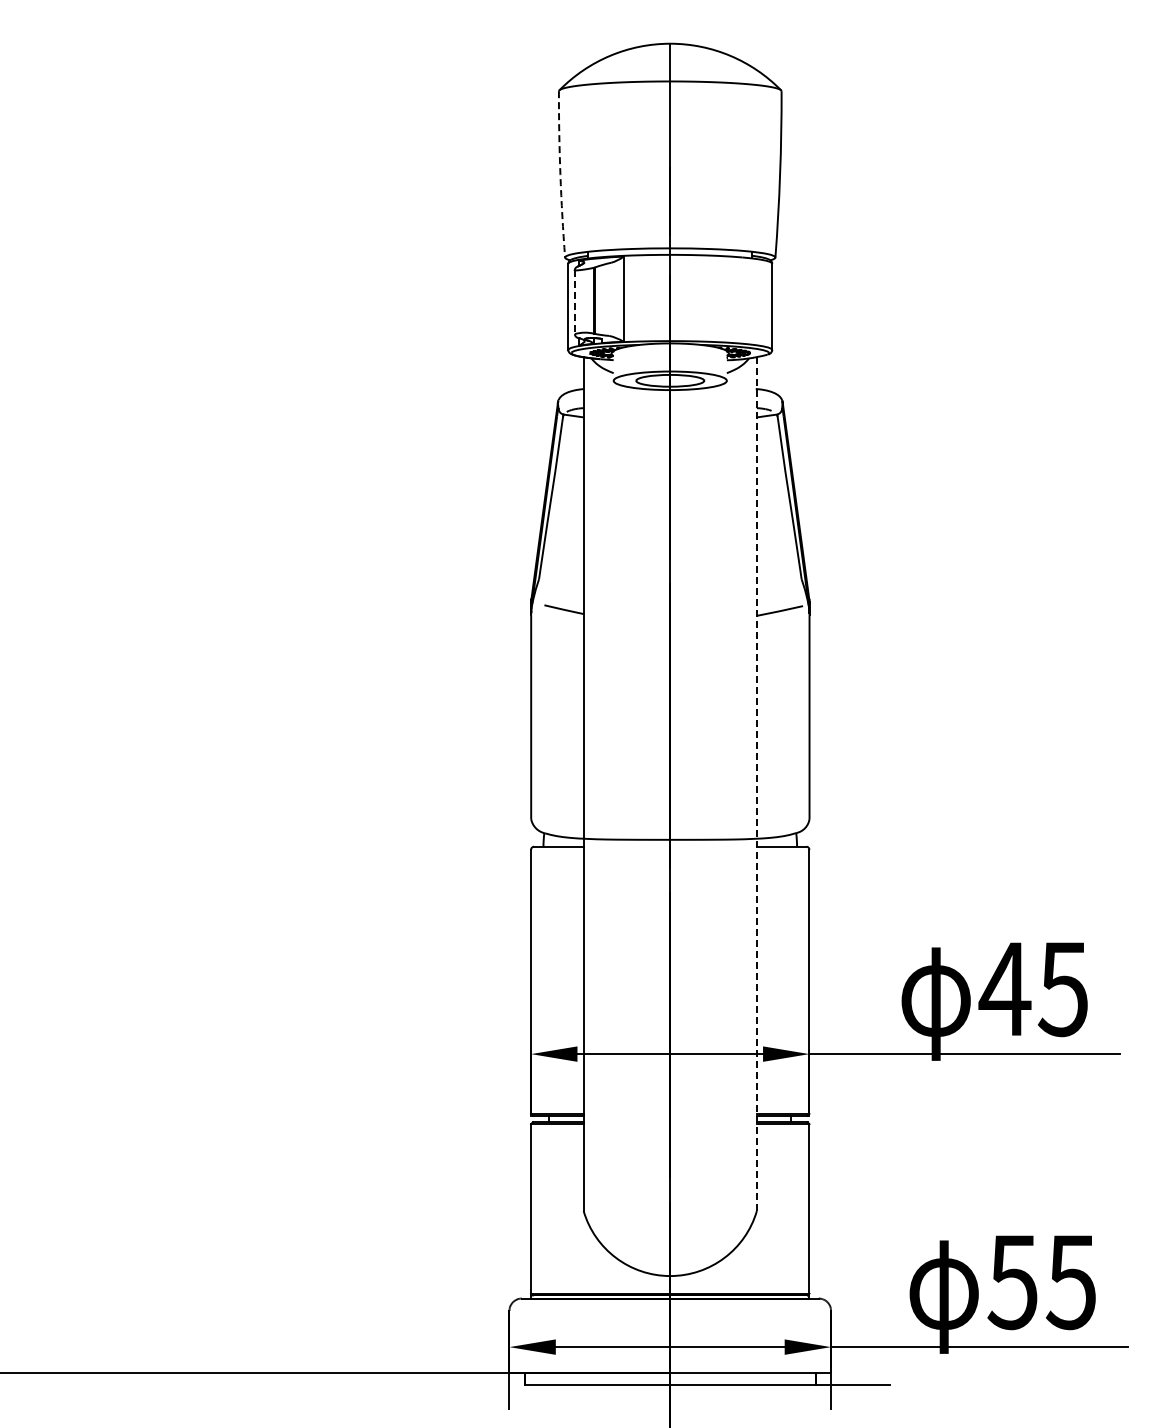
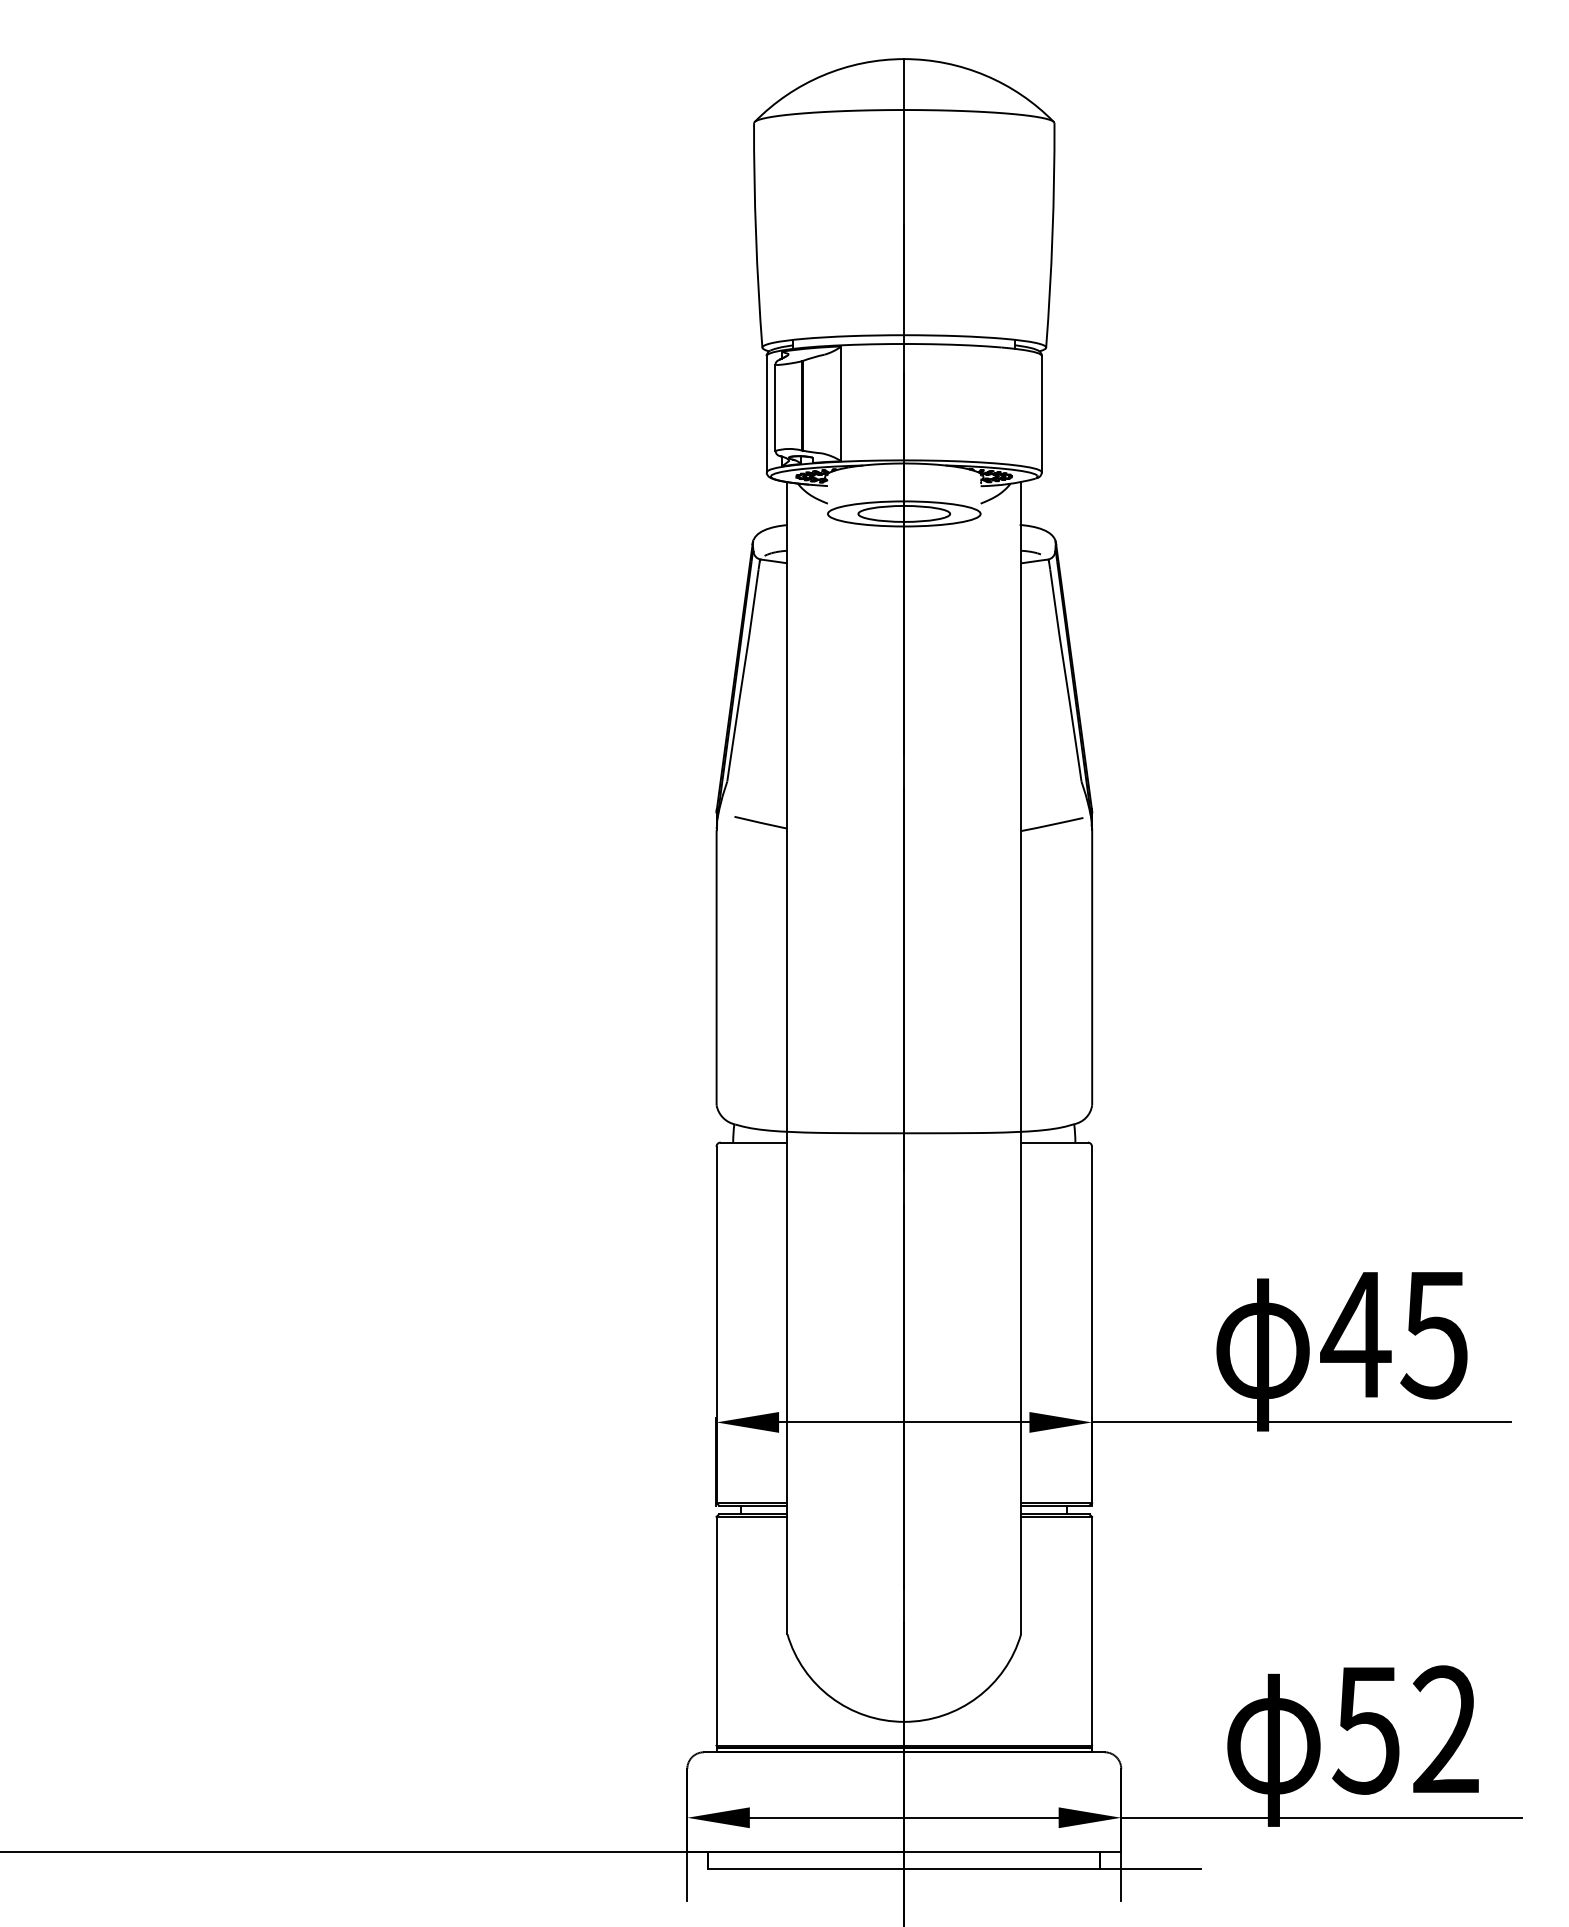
arc: (560, 174) -> (756, 235), dashed -> solid
line: (574, 302) -> (775, 408), dashed -> solid
line: (756, 784) -> (1020, 1058), dashed -> solid
text: (1071, 1282) -> (1445, 1730), 55 -> 52

